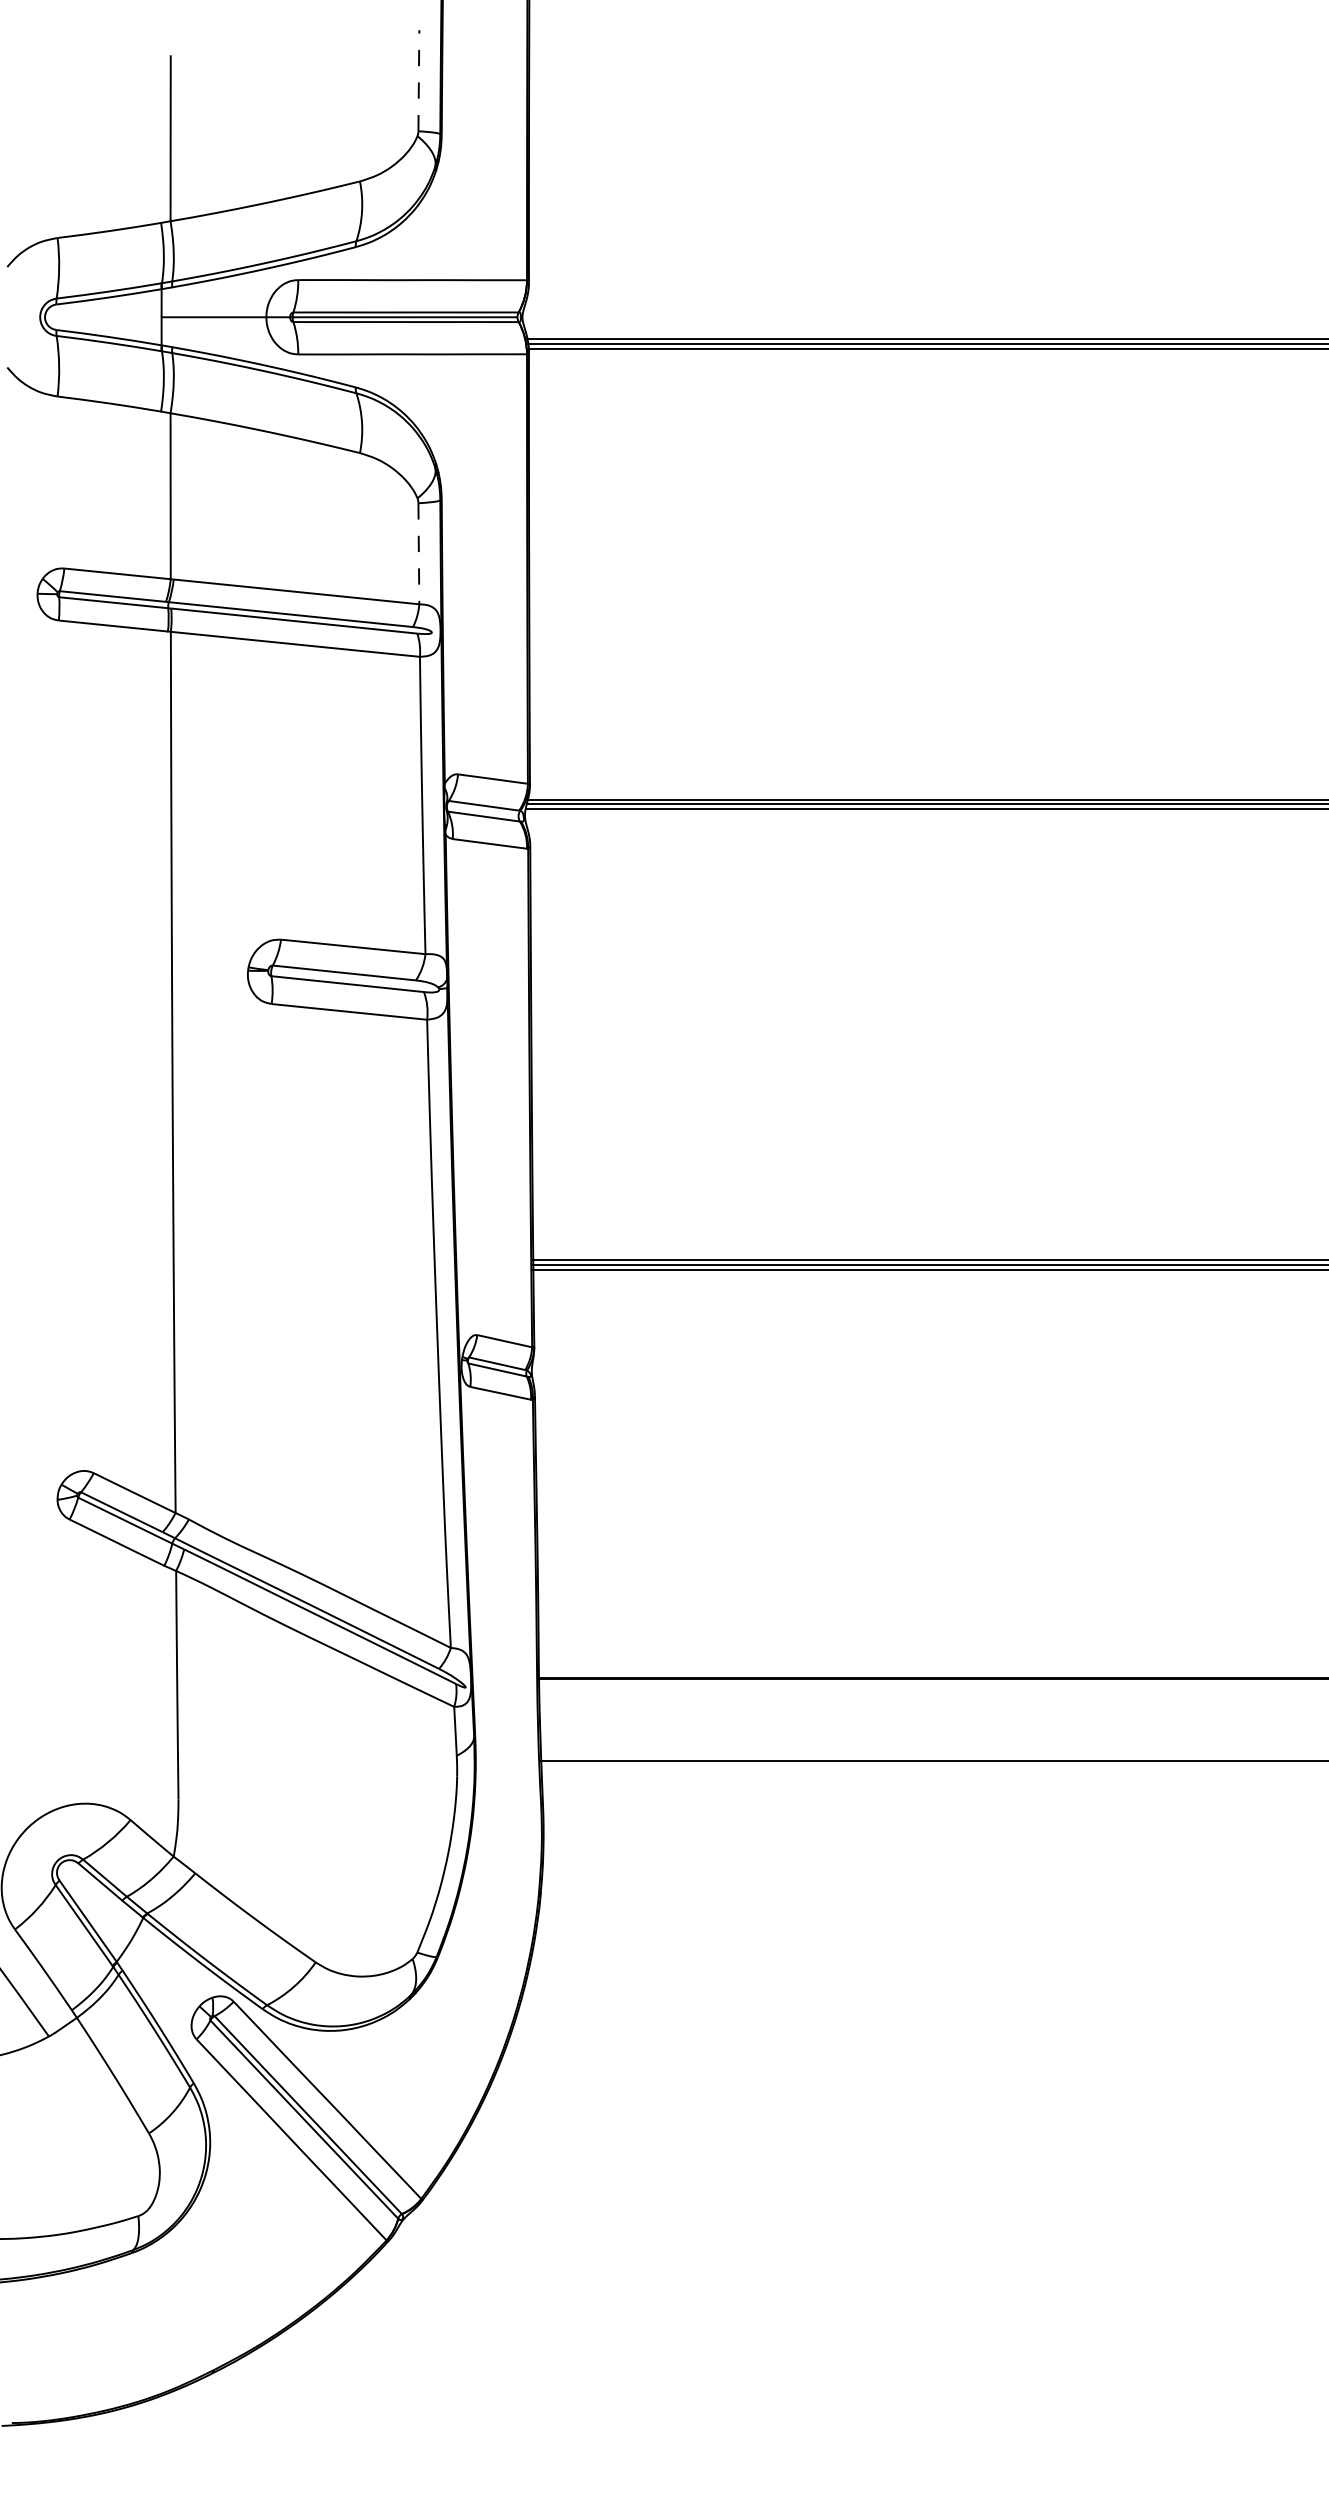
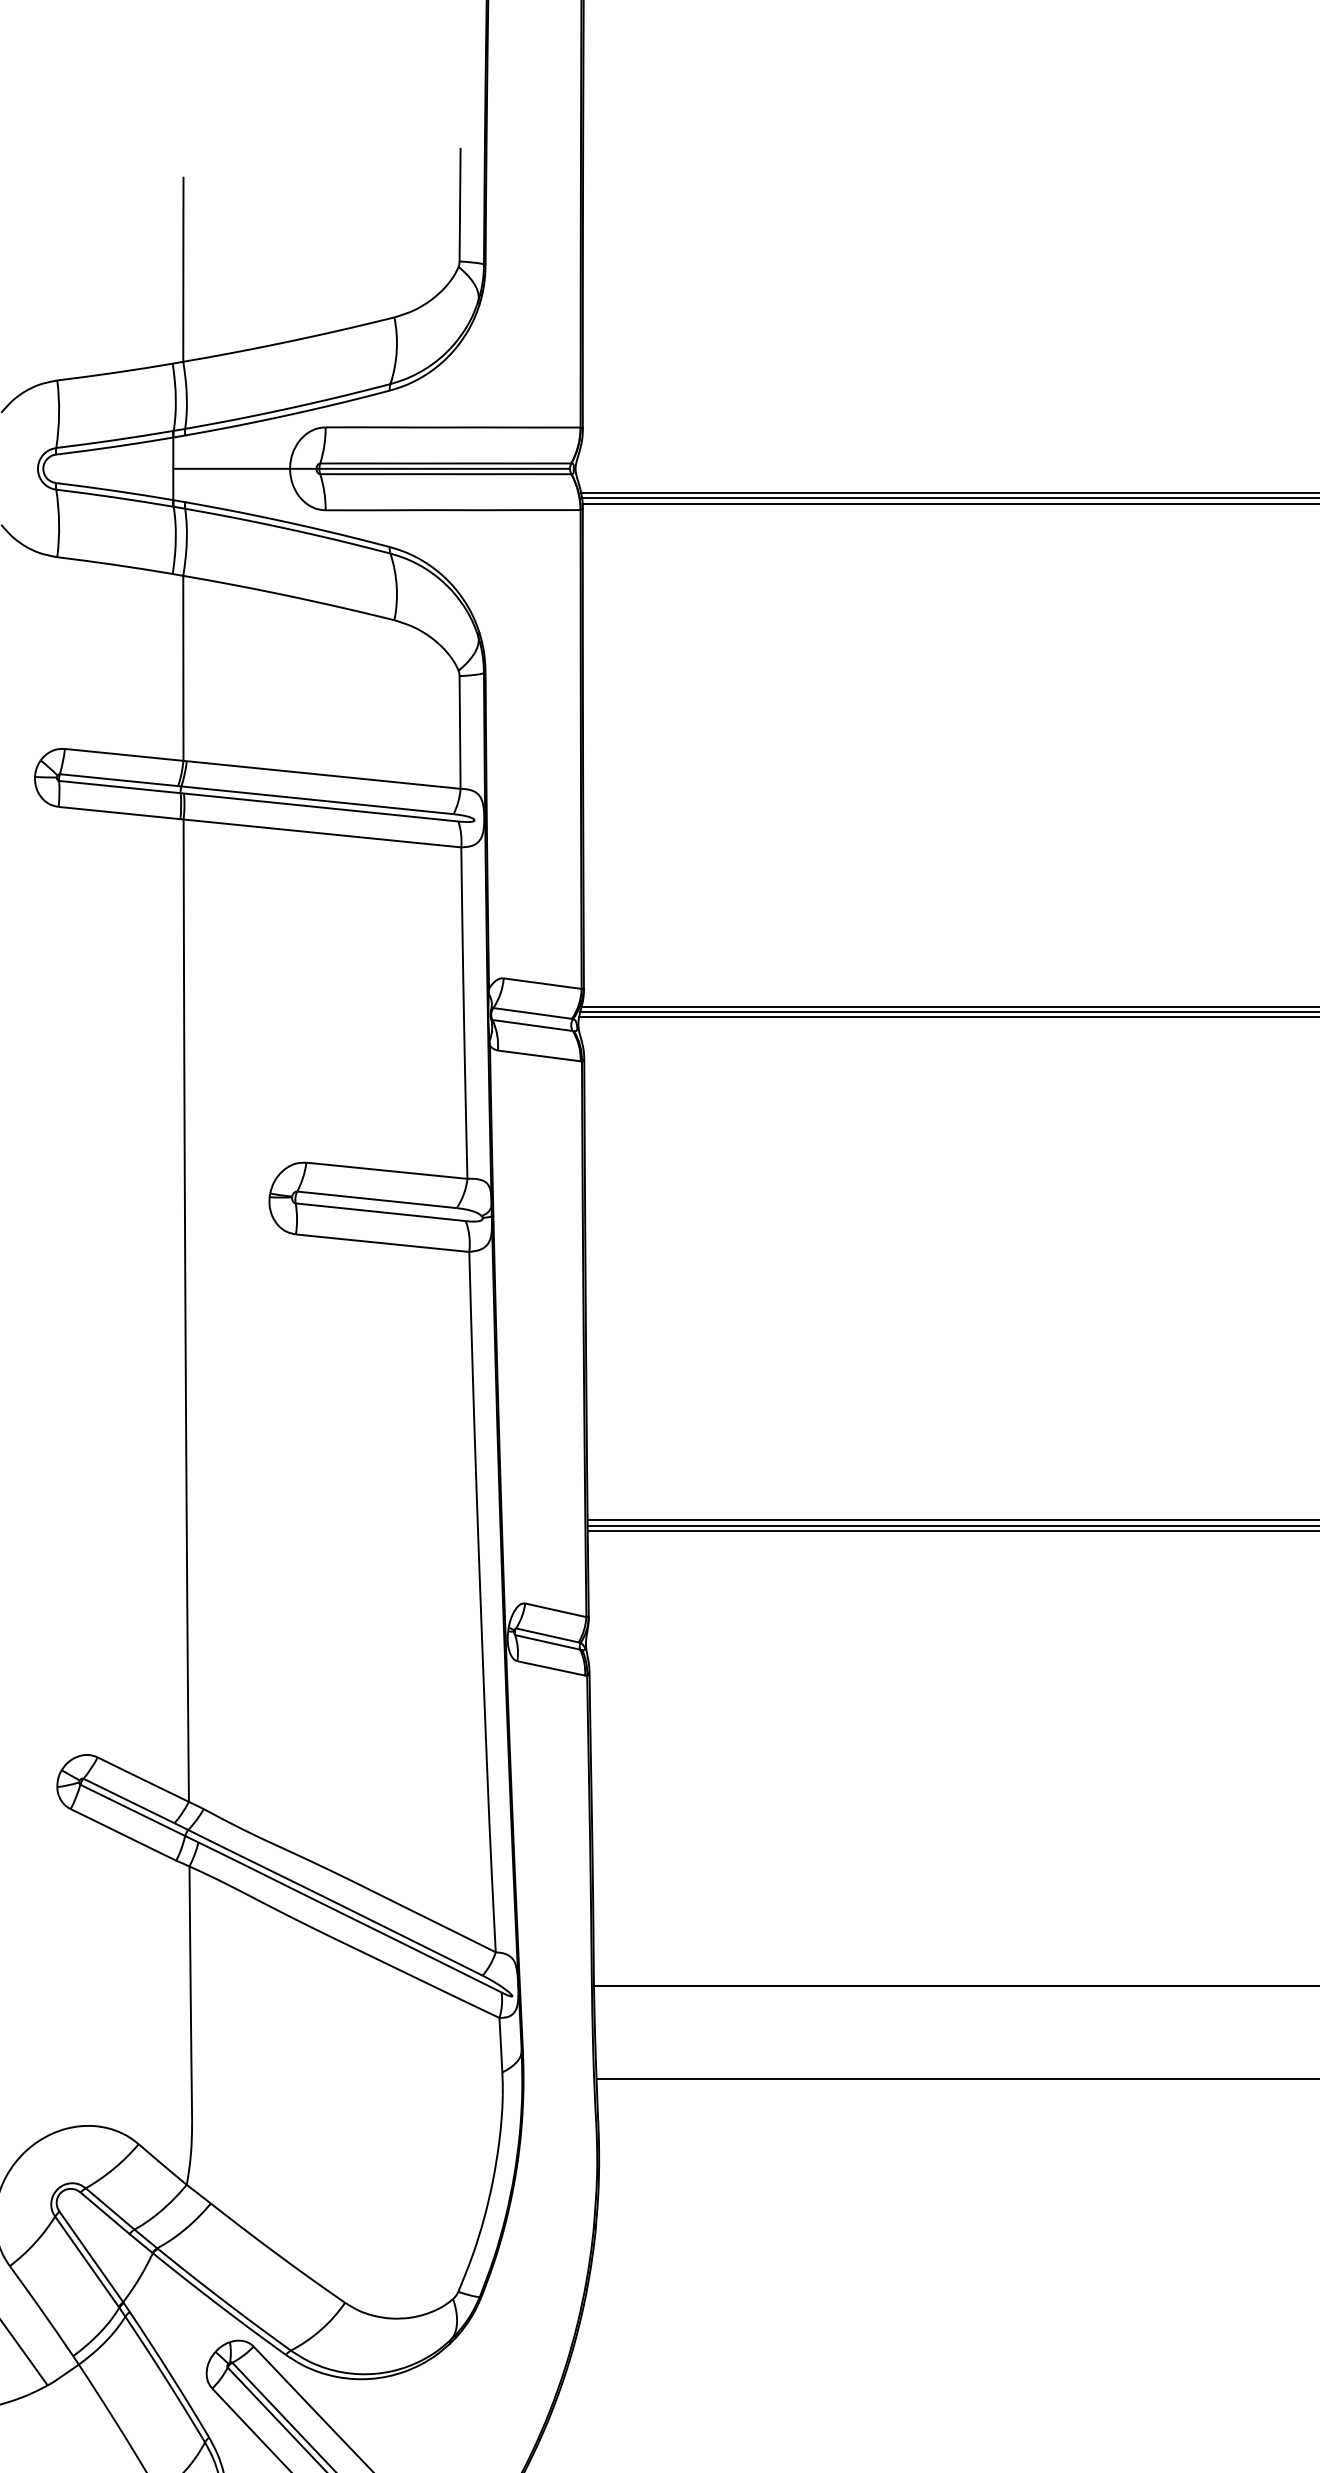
line: (418, 80) -> (459, 204), dashed -> solid
line: (418, 553) -> (459, 732), dashed -> solid

